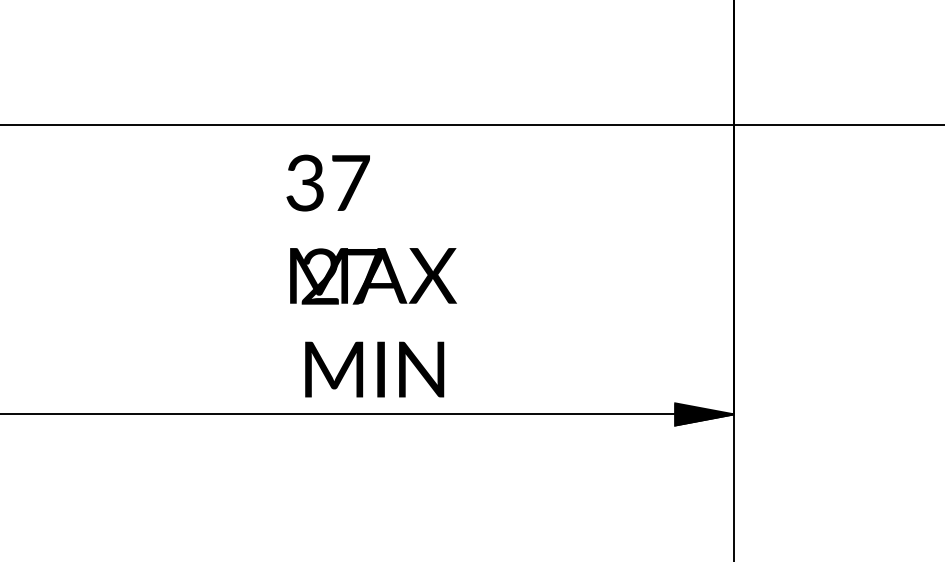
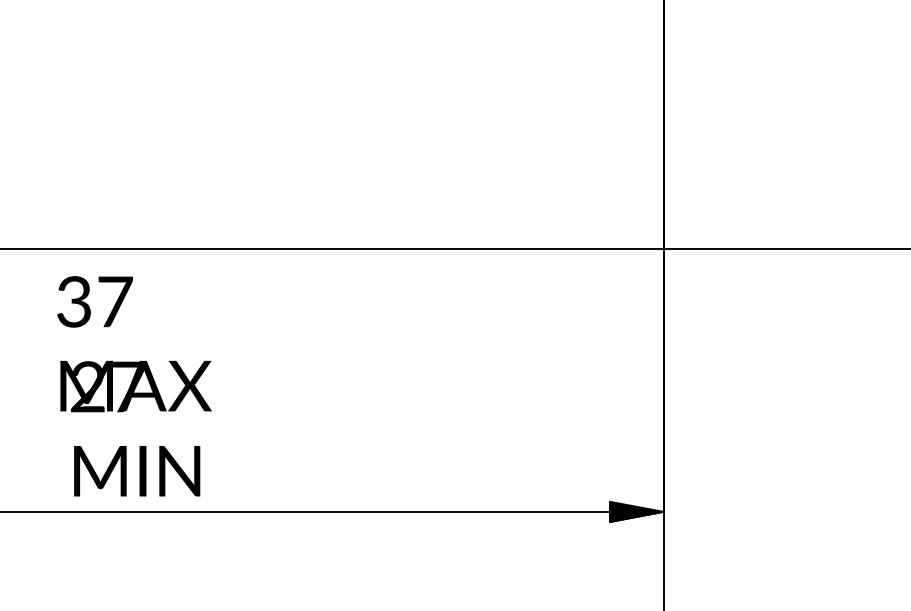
text: (371, 276) -> (134, 386), moved

